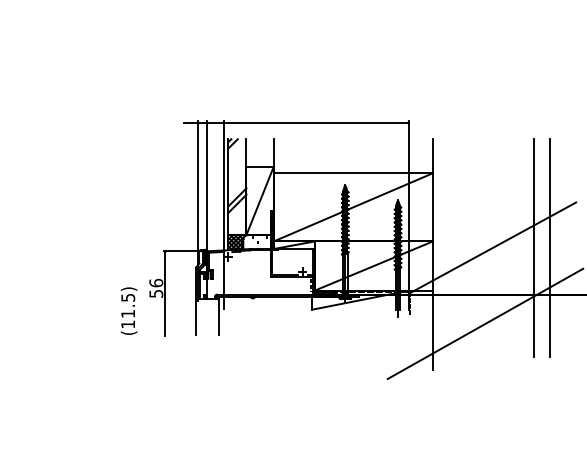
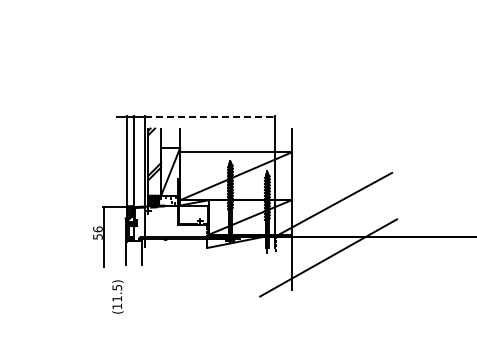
line: (315, 123) -> (209, 117), solid -> dashed
line: (533, 247) -> (362, 204), removed
line: (549, 247) -> (373, 204), removed
text: (128, 310) -> (117, 296), moved

